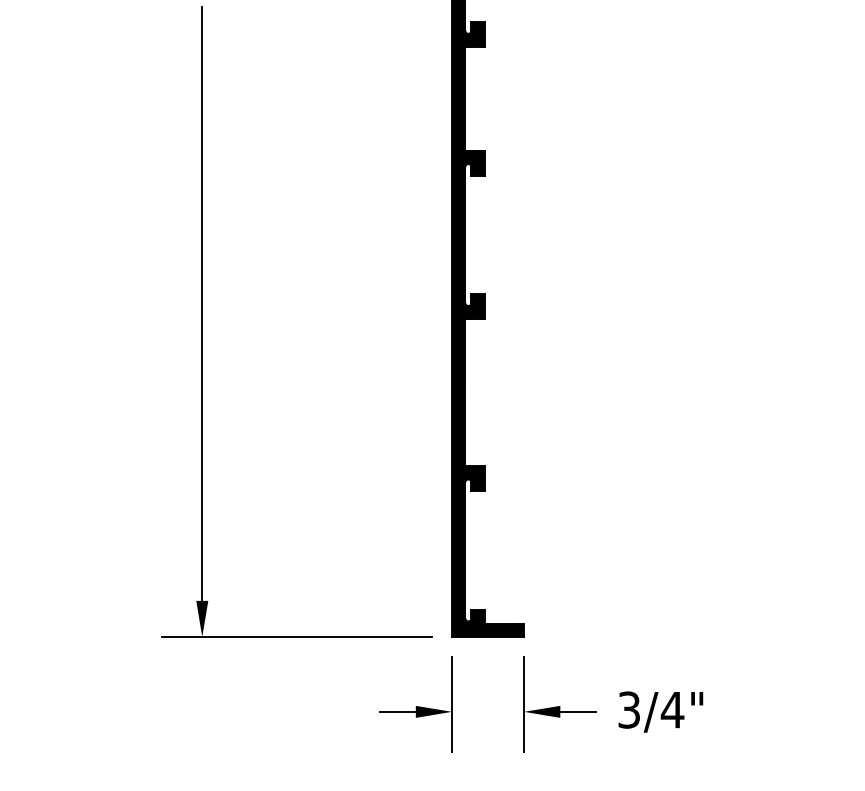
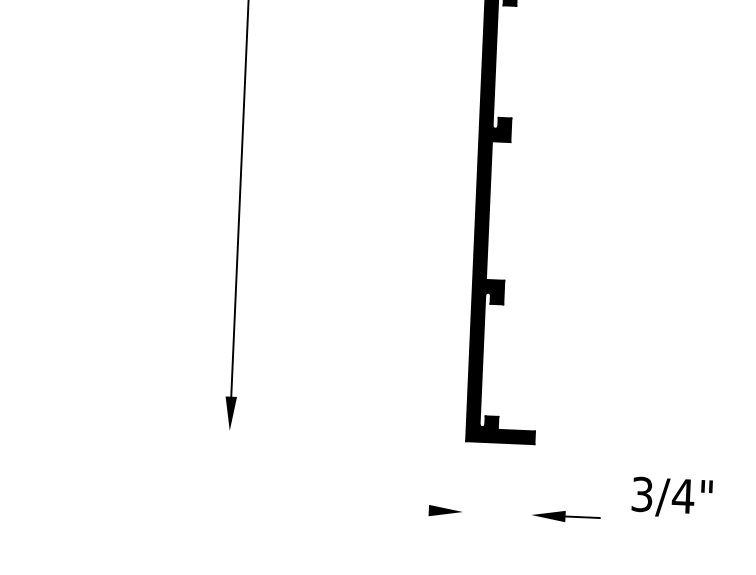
line: (296, 637) -> (318, 435), removed
line: (451, 704) -> (462, 505), removed
line: (524, 704) -> (531, 508), removed
line: (397, 711) -> (411, 509), removed
text: (660, 711) -> (671, 497), moved

